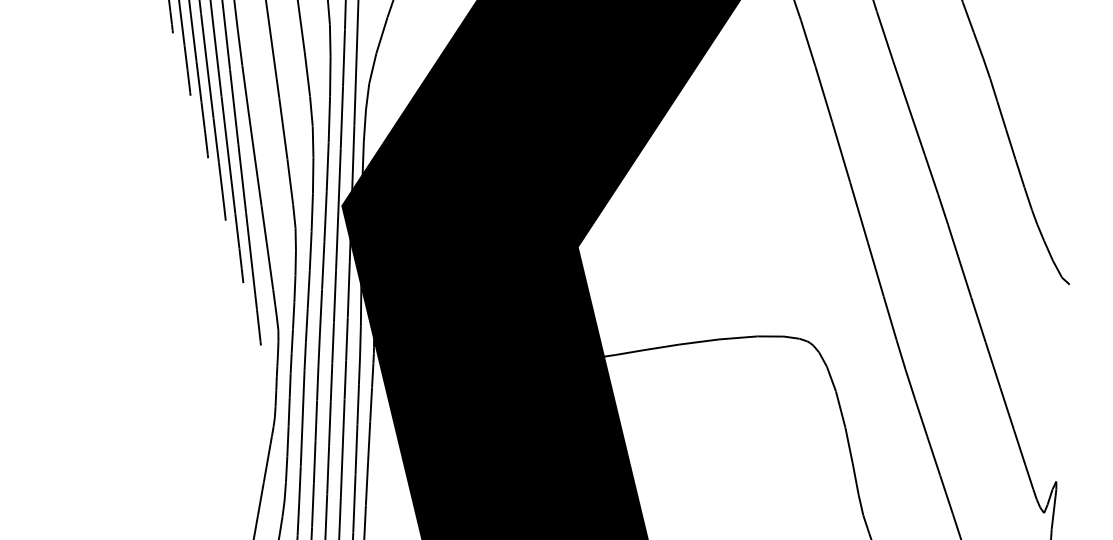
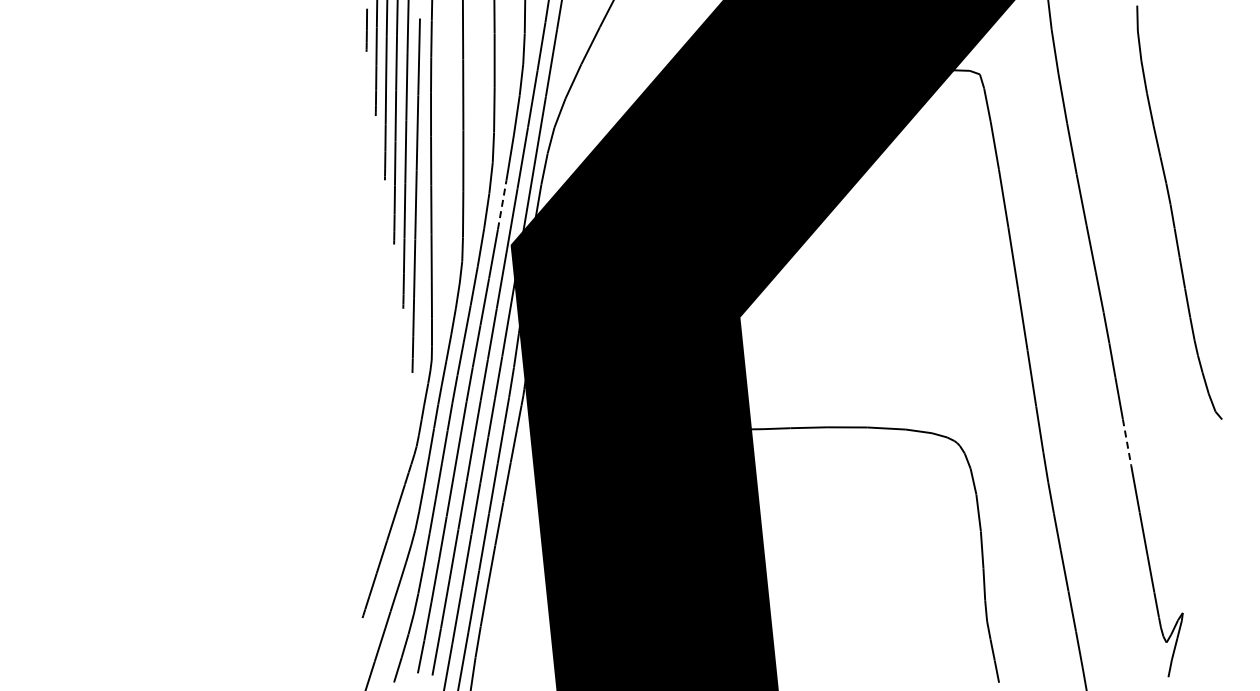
line: (327, 166) -> (502, 204), solid -> dashed
line: (978, 319) -> (1127, 442), solid -> dashed

